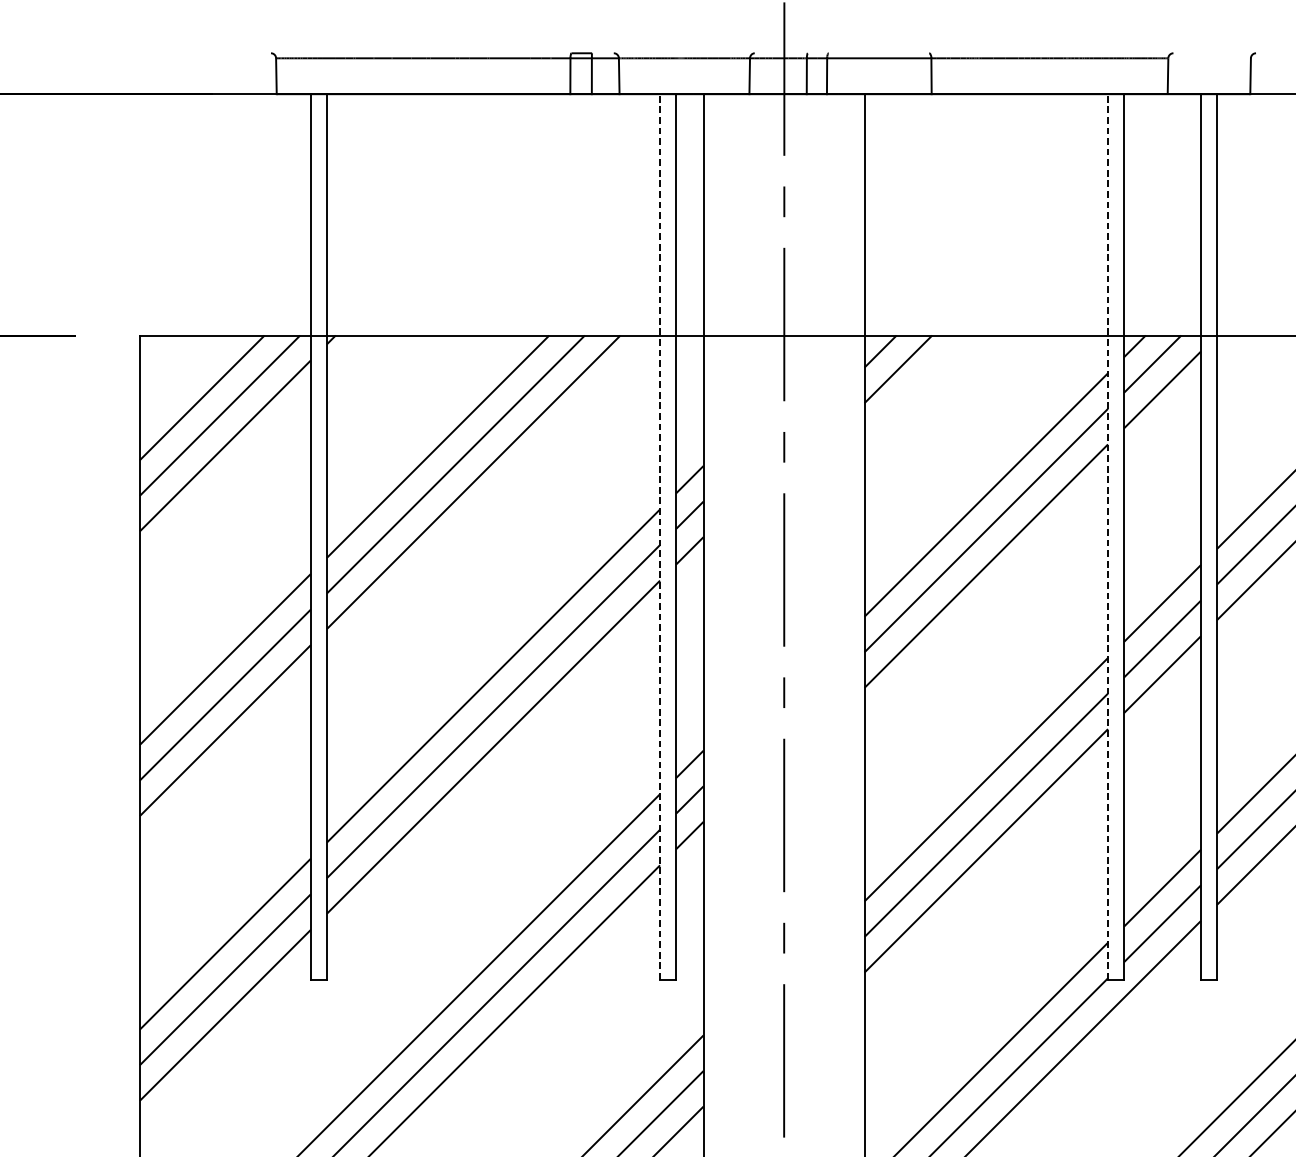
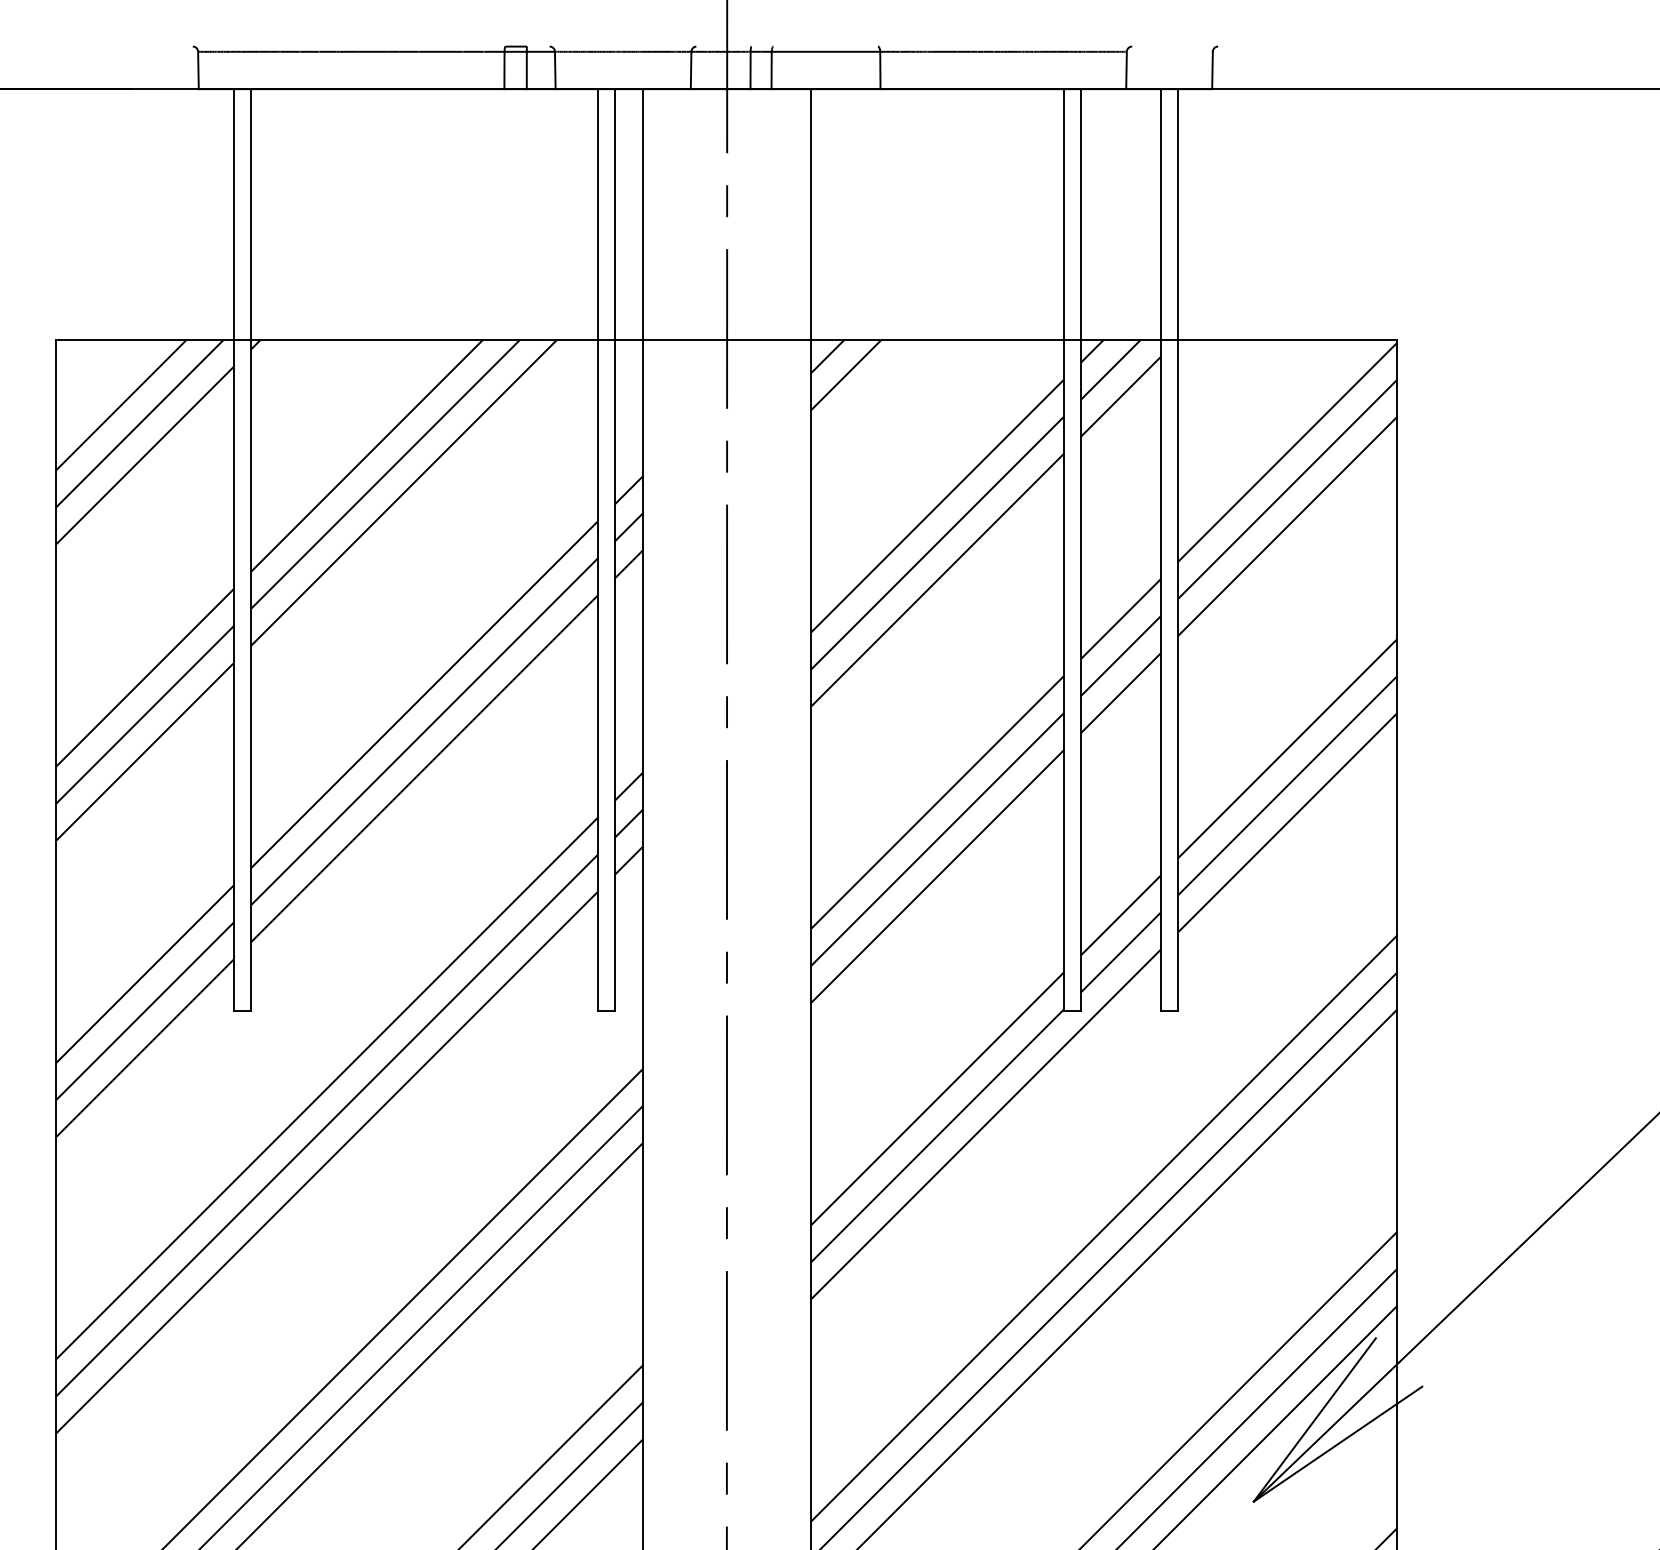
line: (659, 536) -> (597, 549), dashed -> solid
line: (1108, 536) -> (1064, 549), dashed -> solid

